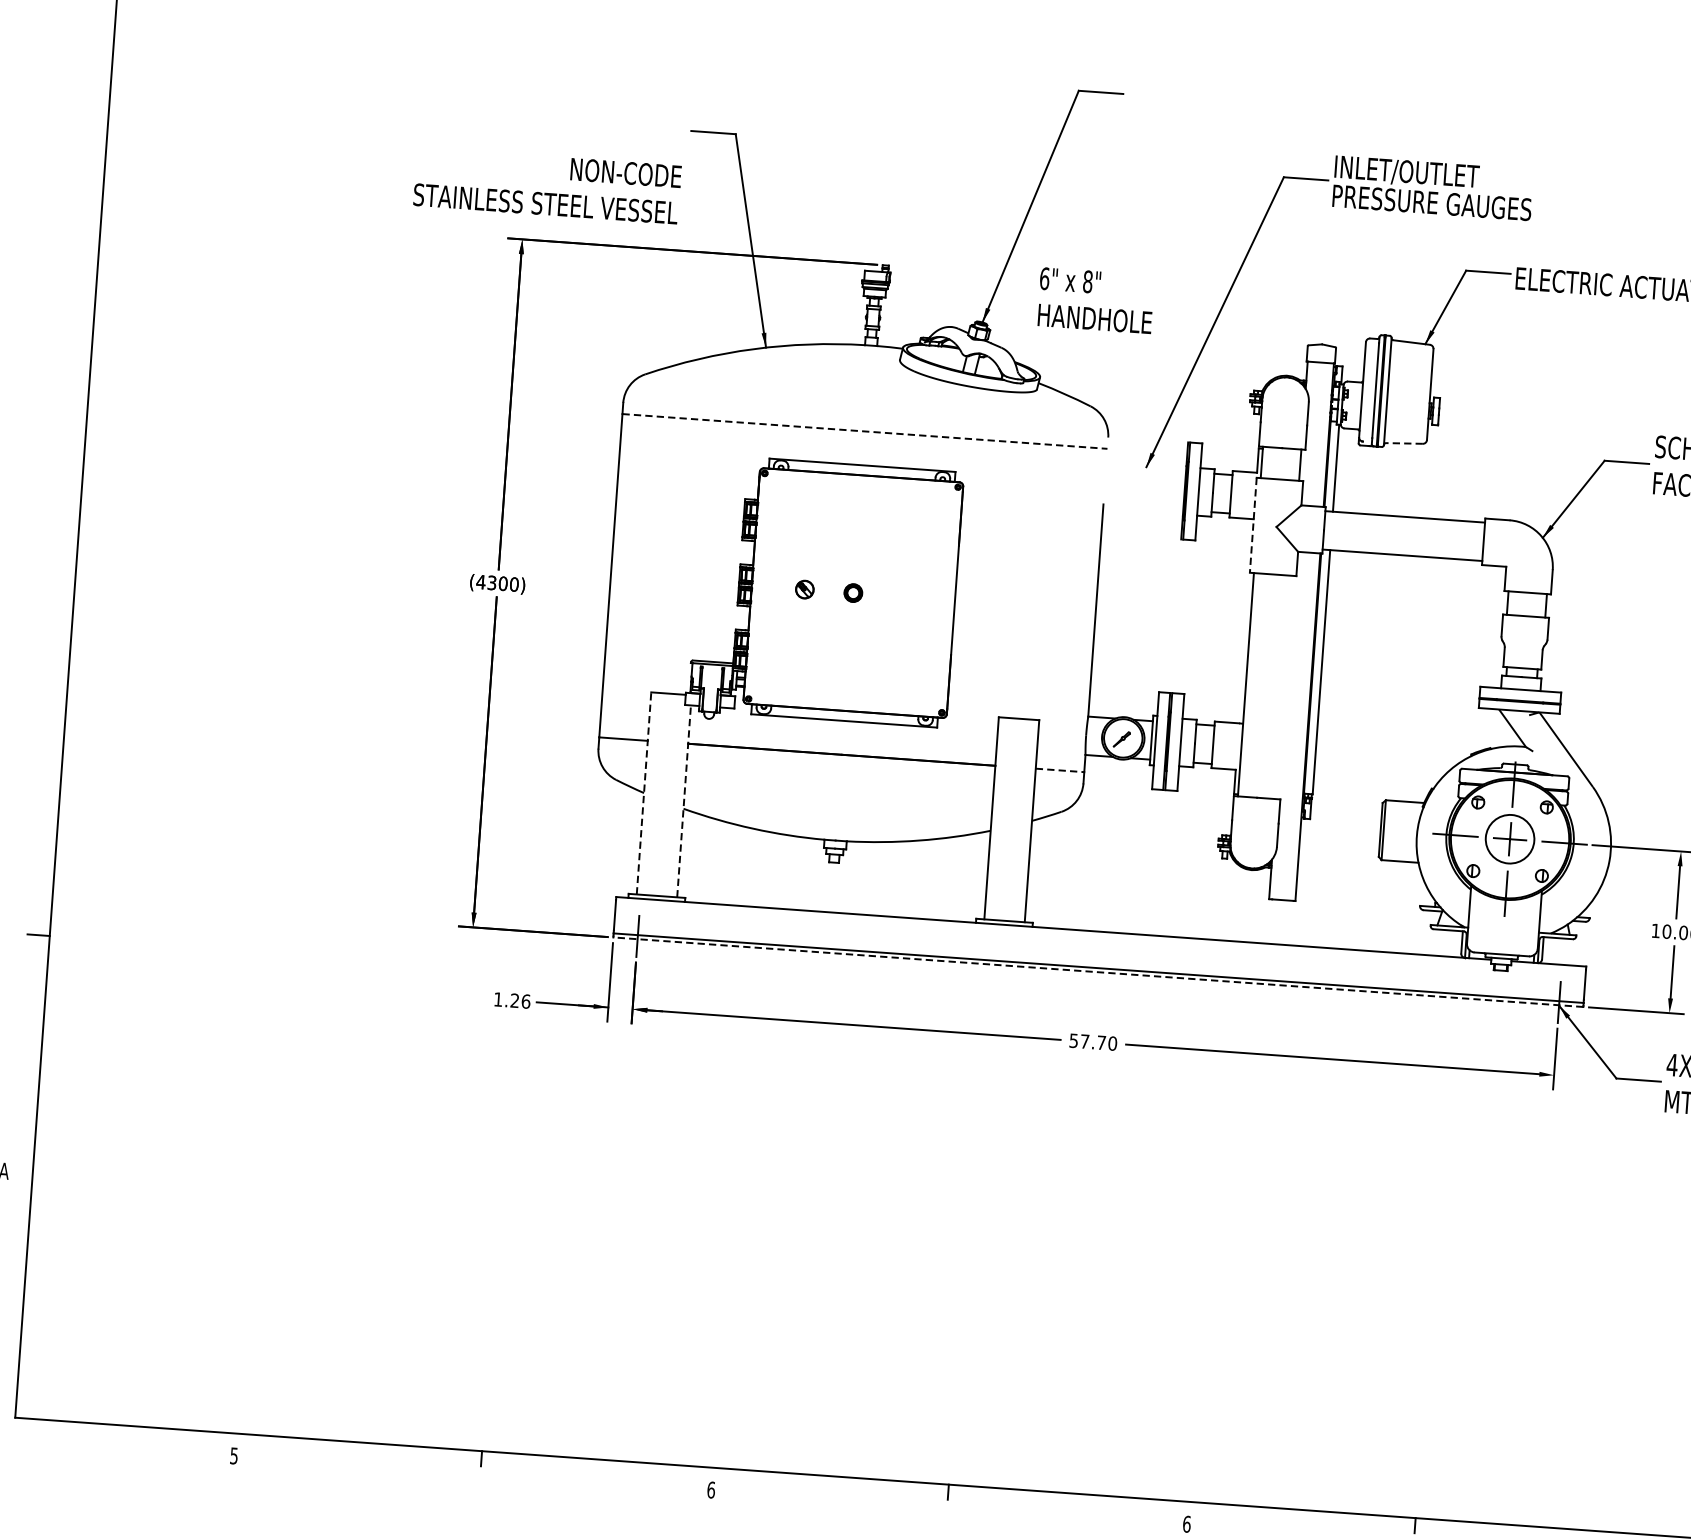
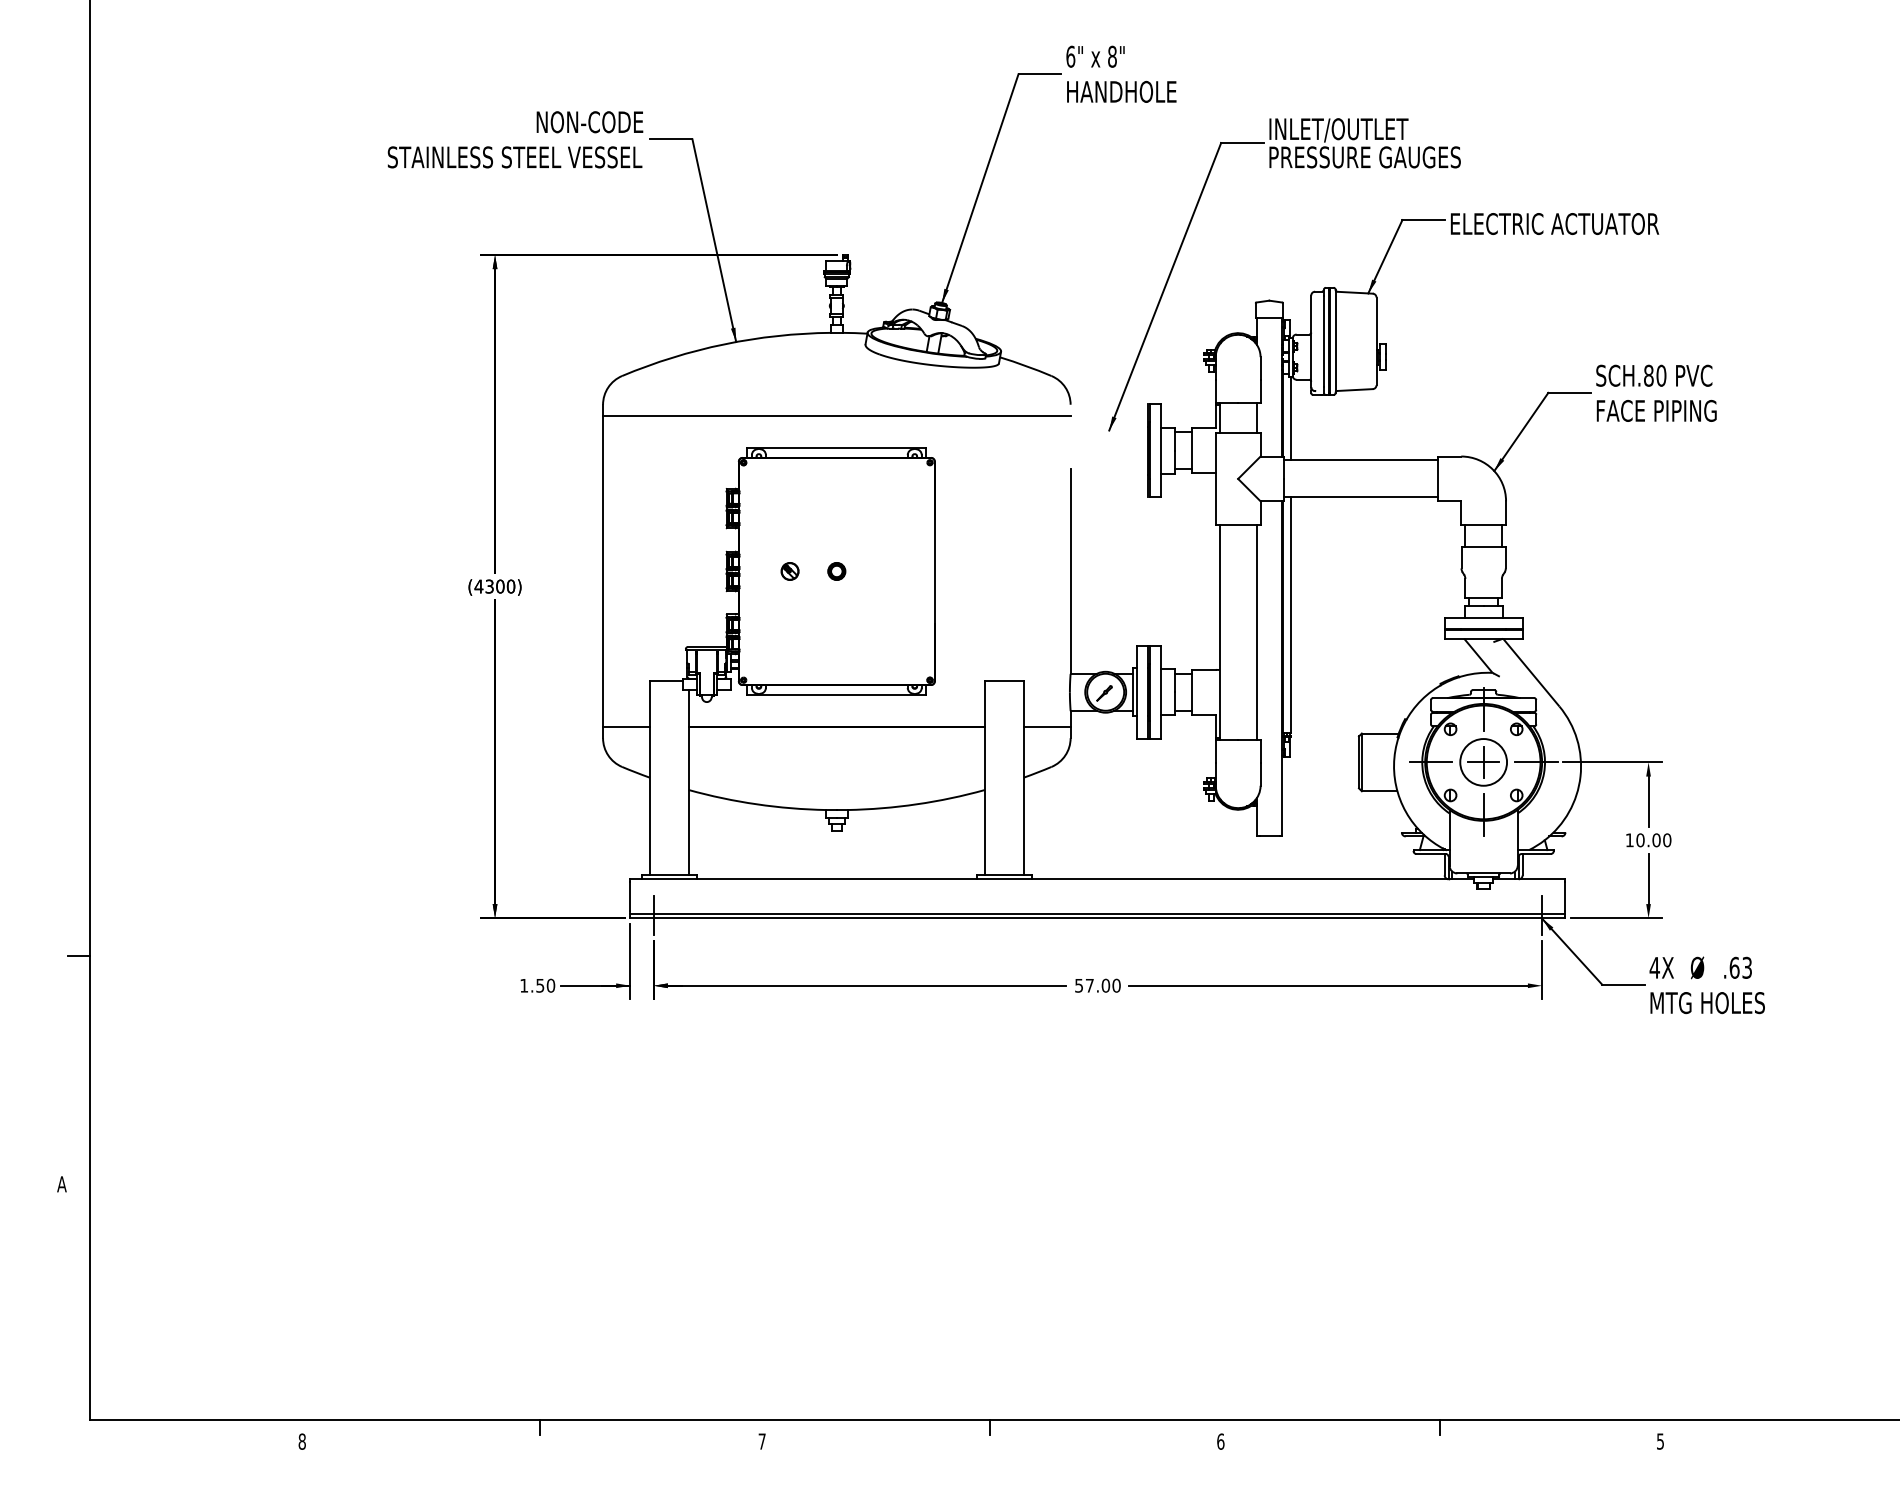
text: (547, 185) -> (515, 139), moved
text: (1096, 299) -> (1121, 73), moved
line: (864, 431) -> (836, 415), dashed -> solid
line: (1404, 443) -> (1355, 390), dashed -> solid
line: (1253, 524) -> (1215, 478), dashed -> solid
line: (1284, 687) -> (1256, 632), added
line: (1060, 770) -> (1047, 727), dashed -> solid
line: (643, 792) -> (649, 777), dashed -> solid
line: (683, 800) -> (688, 782), dashed -> solid
line: (1097, 972) -> (1097, 918), dashed -> solid
text: (520, 1000) -> (545, 985), 1.26 -> 1.50
text: (1101, 1042) -> (1105, 985), 57.70 -> 57.00
text: (233, 1455) -> (301, 1441), 5 -> 8
text: (710, 1489) -> (761, 1441), 6 -> 7

